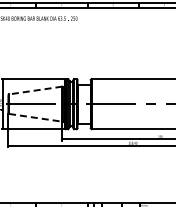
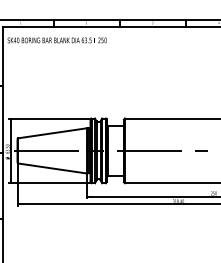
line: (35, 90) -> (52, 133), dashed -> solid
line: (35, 117) -> (52, 168), dashed -> solid

